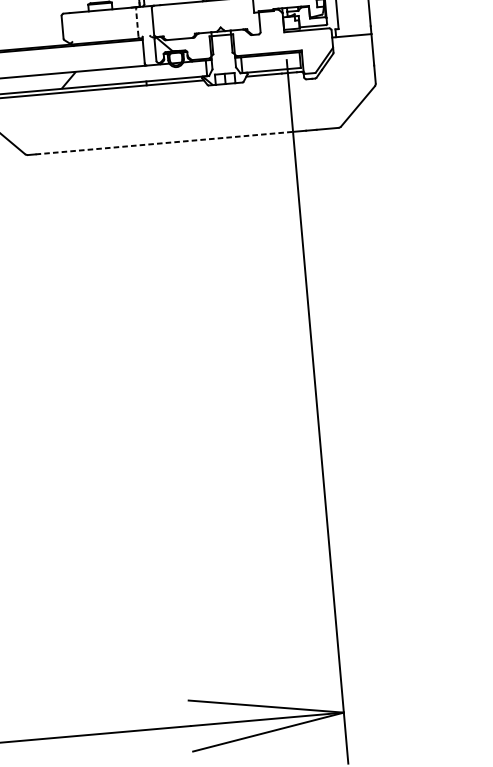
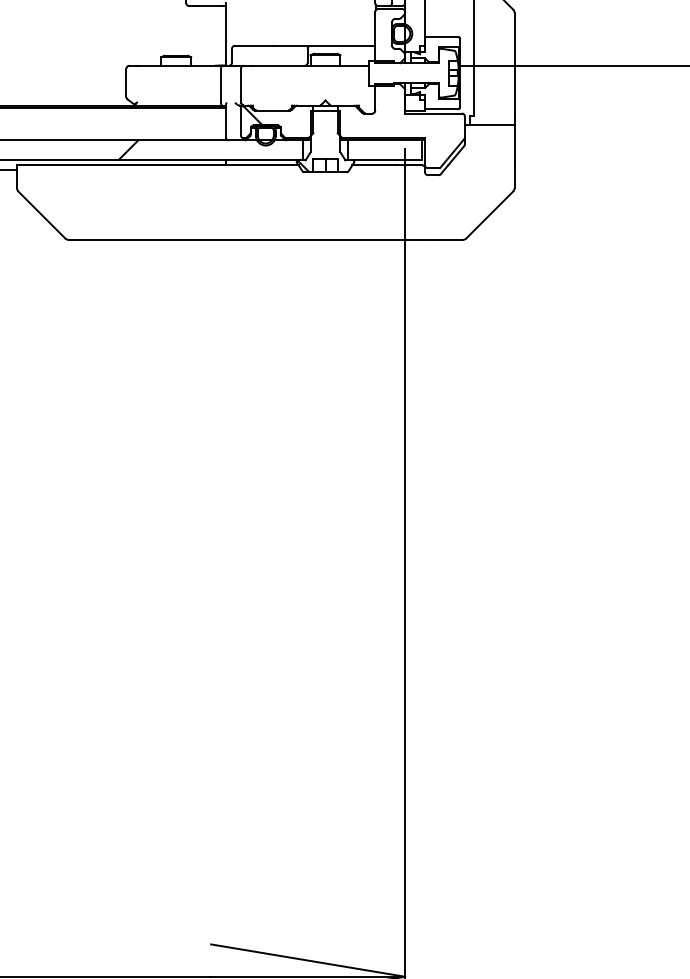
line: (137, 22) -> (221, 85), dashed -> solid
line: (165, 142) -> (243, 239), dashed -> solid

